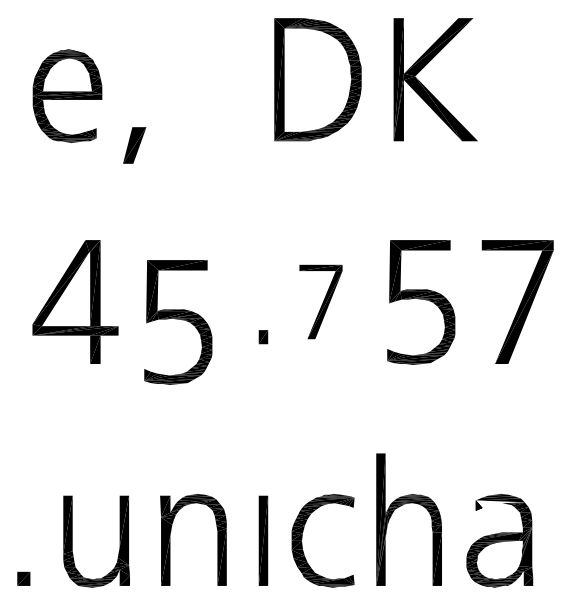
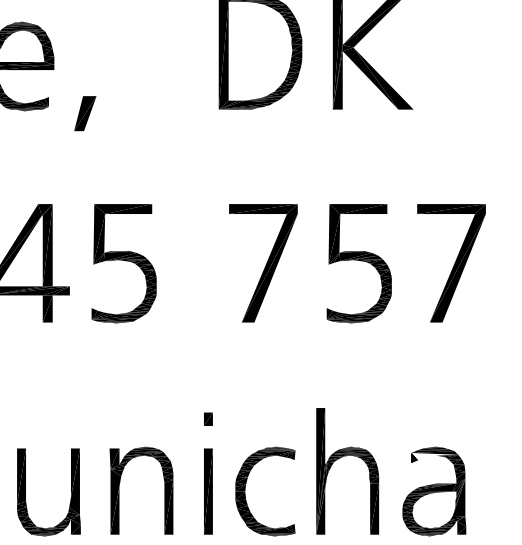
part: (320, 301) -> (262, 262), size x1.67
part: (178, 322) -> (124, 263), moved
part: (263, 337) -> (208, 419), moved

